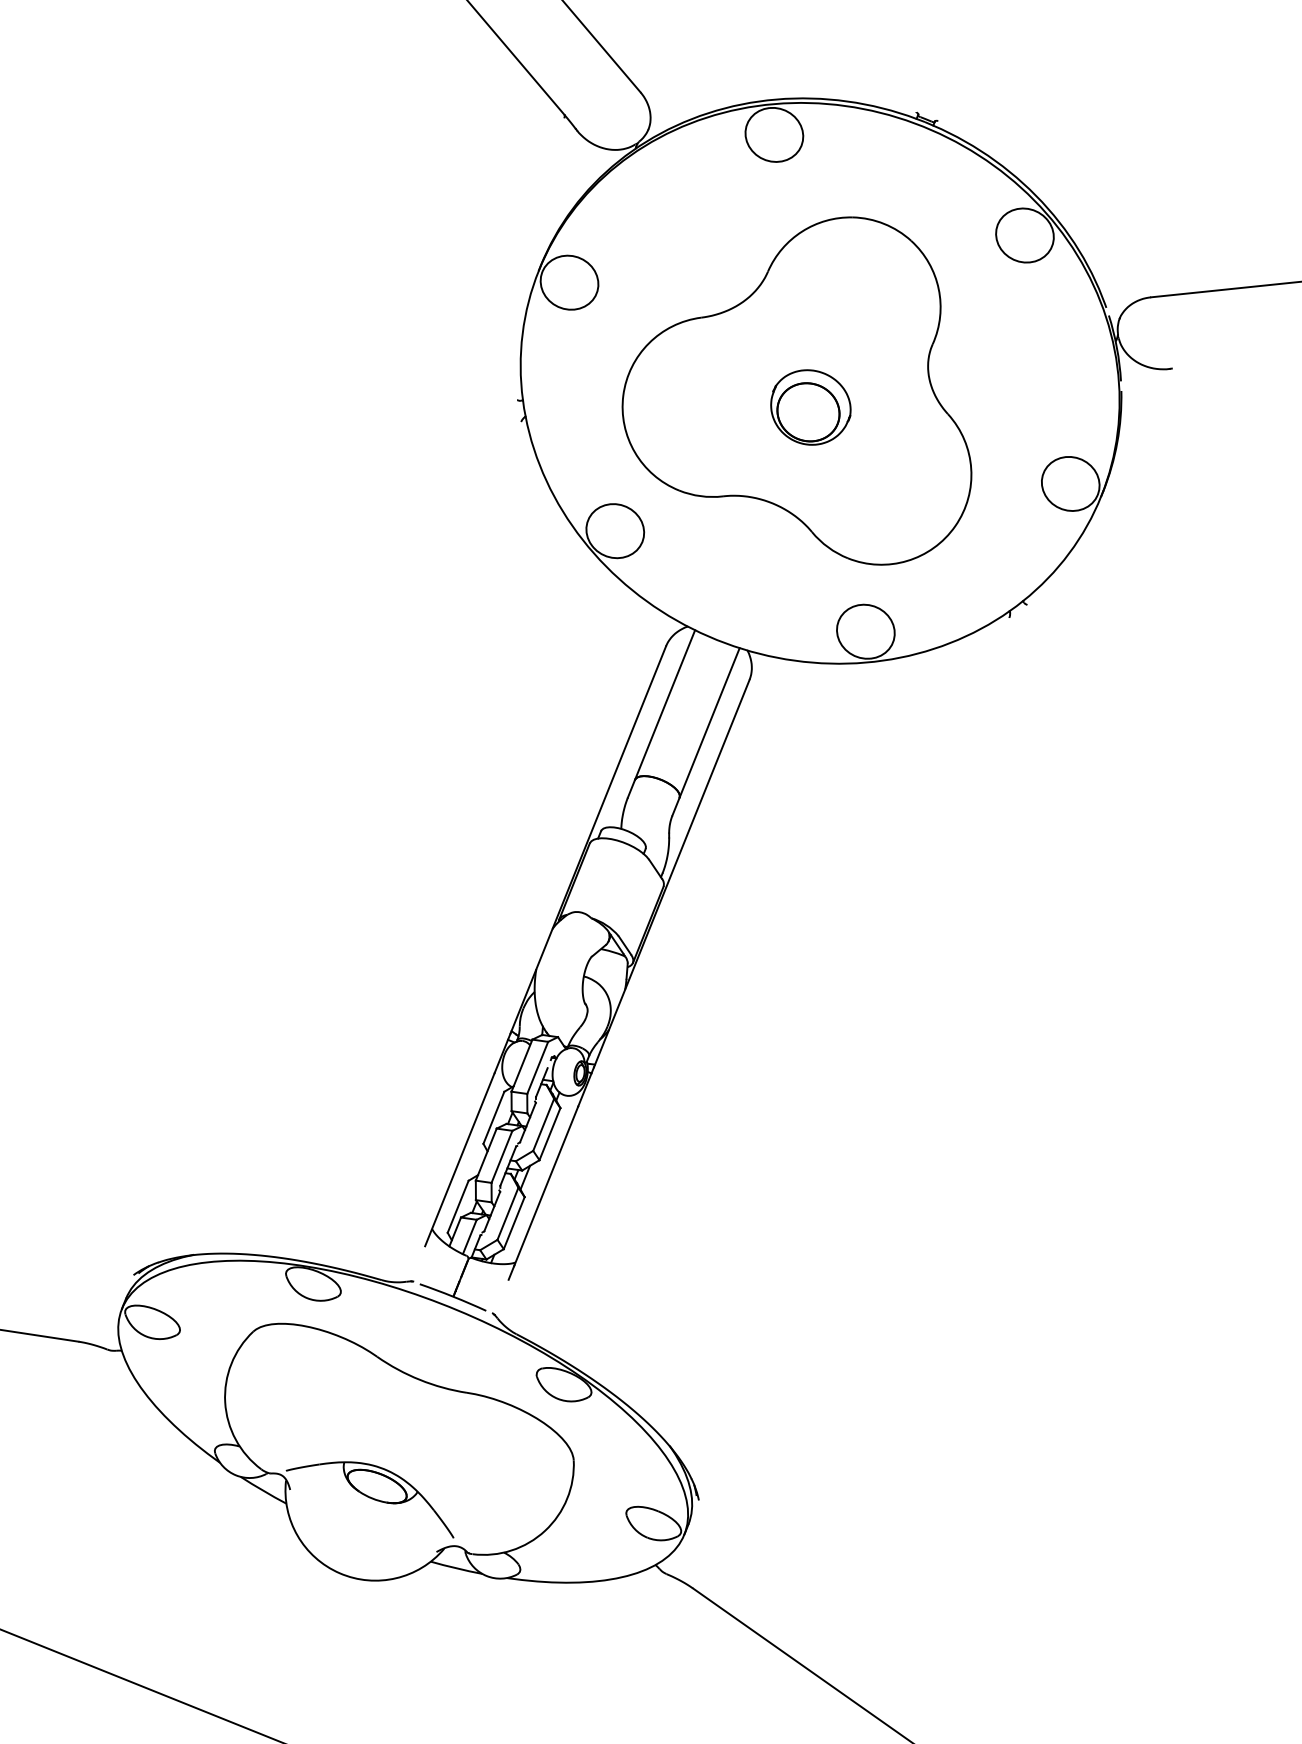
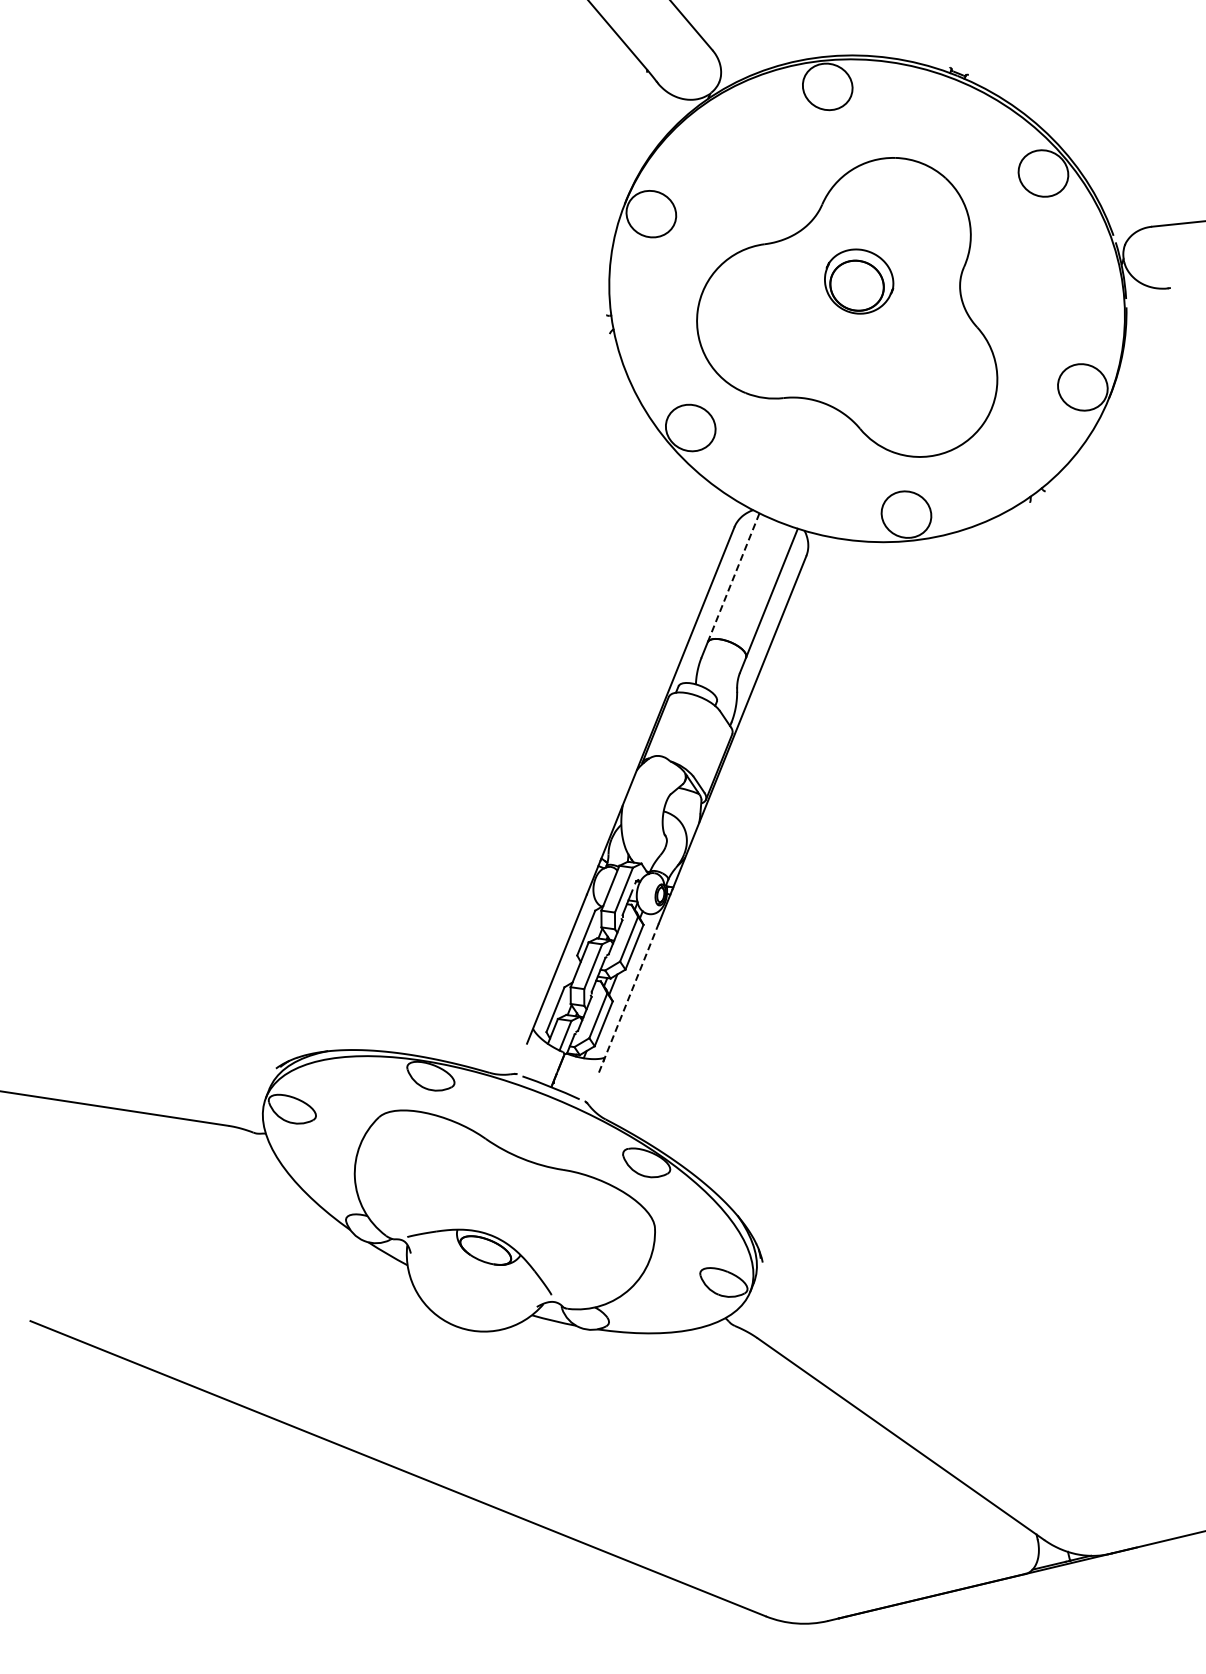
part: (811, 407) -> (859, 281), moved
line: (664, 705) -> (733, 578), solid -> dashed
line: (544, 1192) -> (629, 997), solid -> dashed

